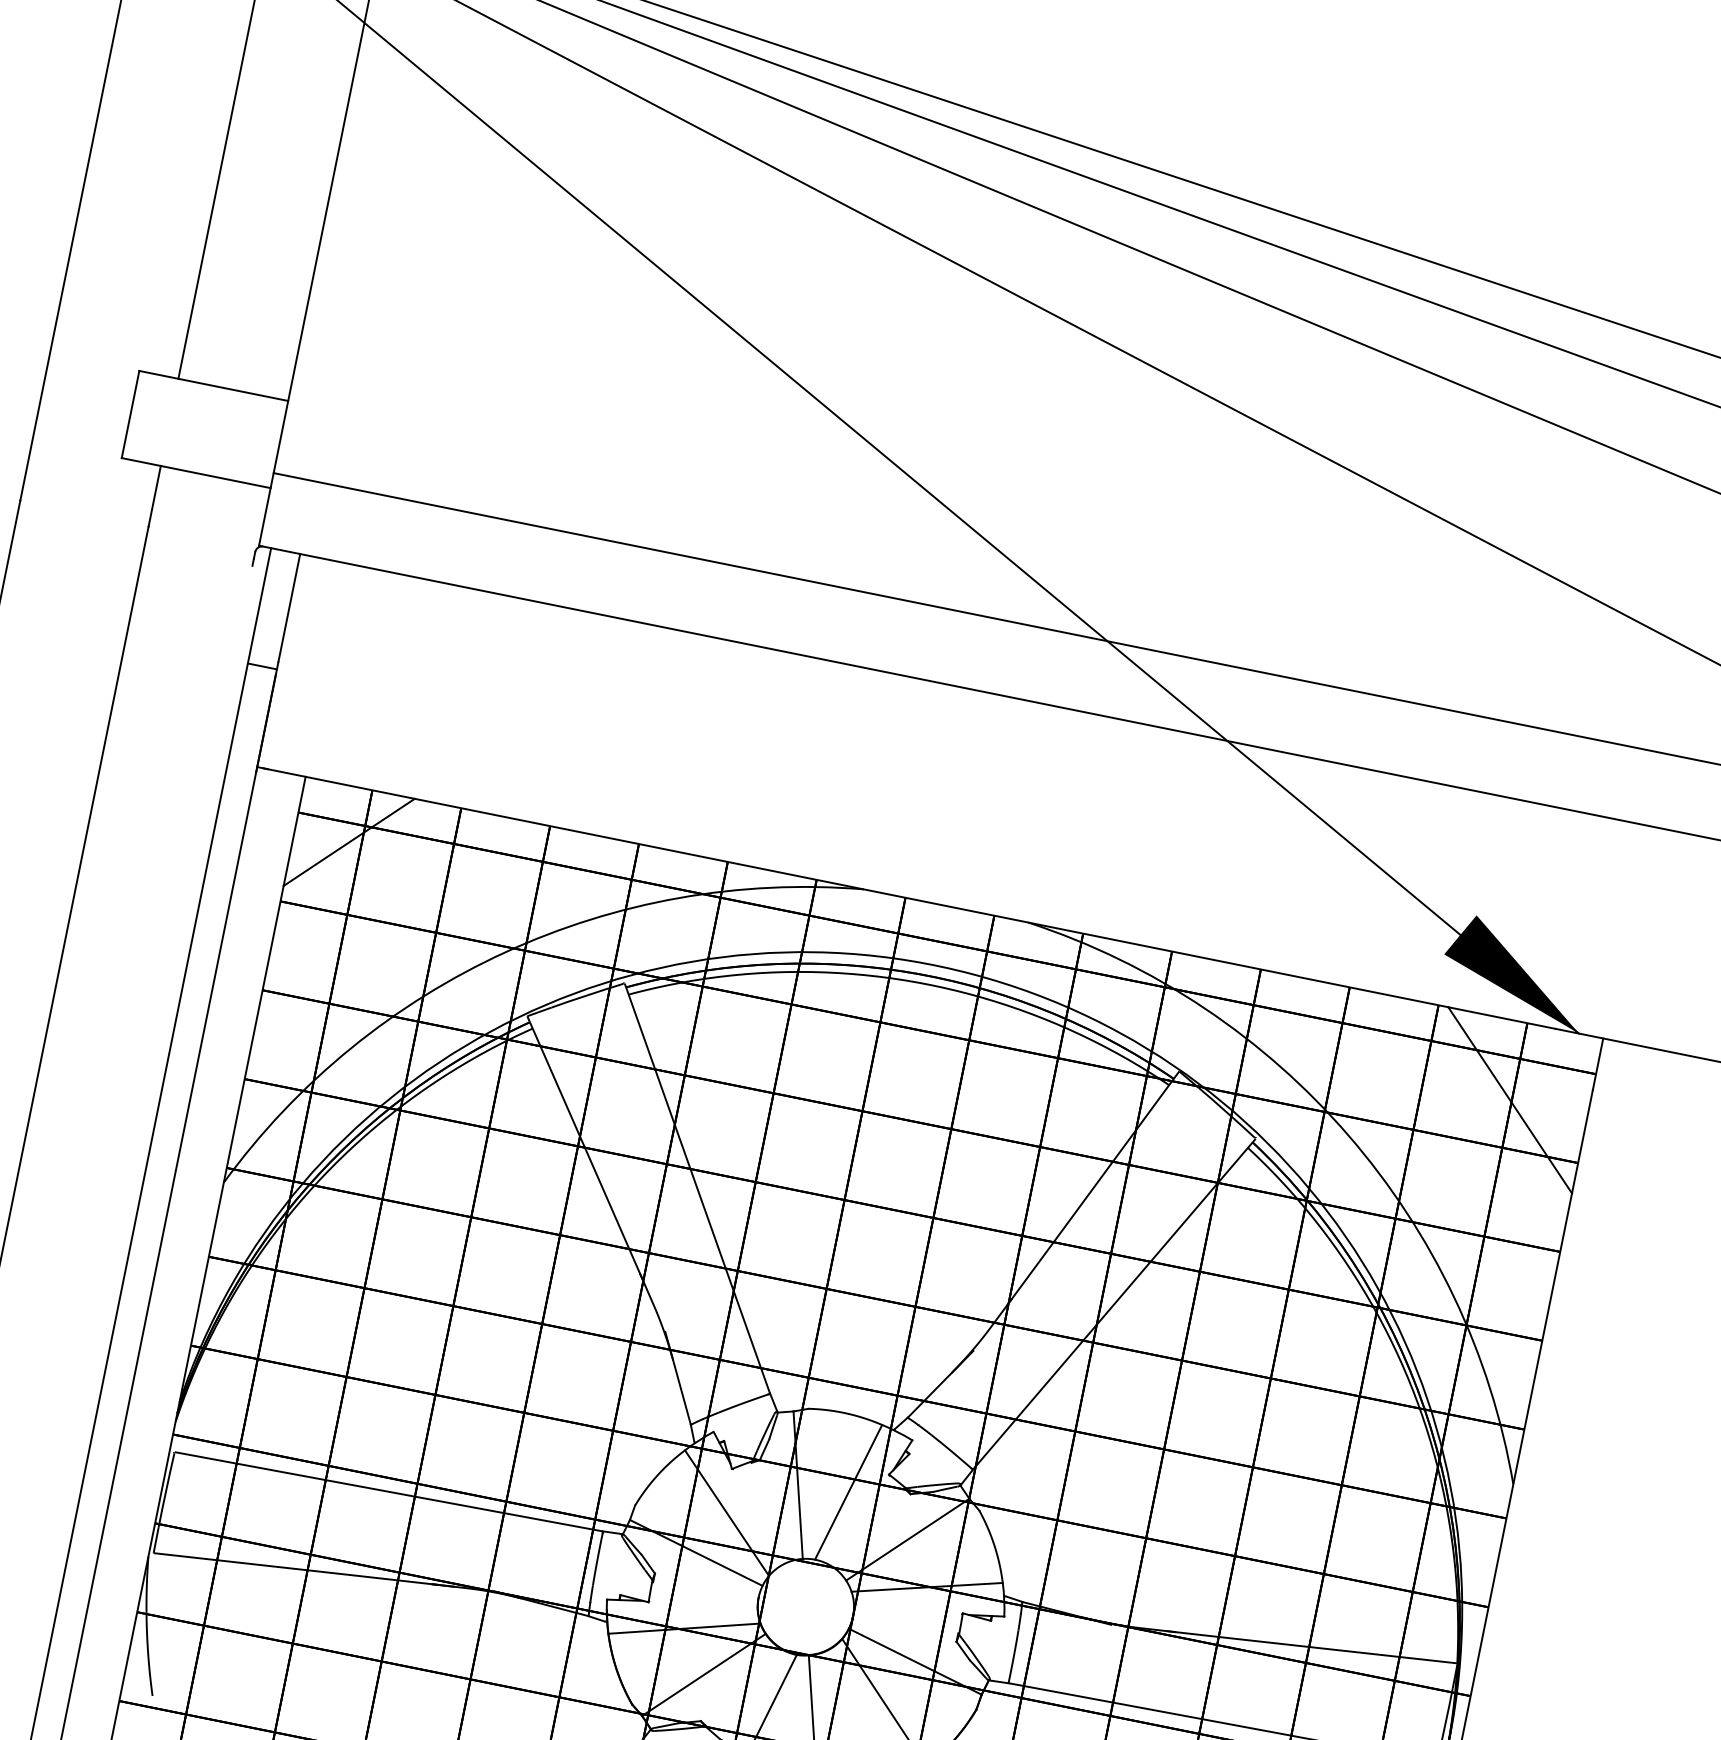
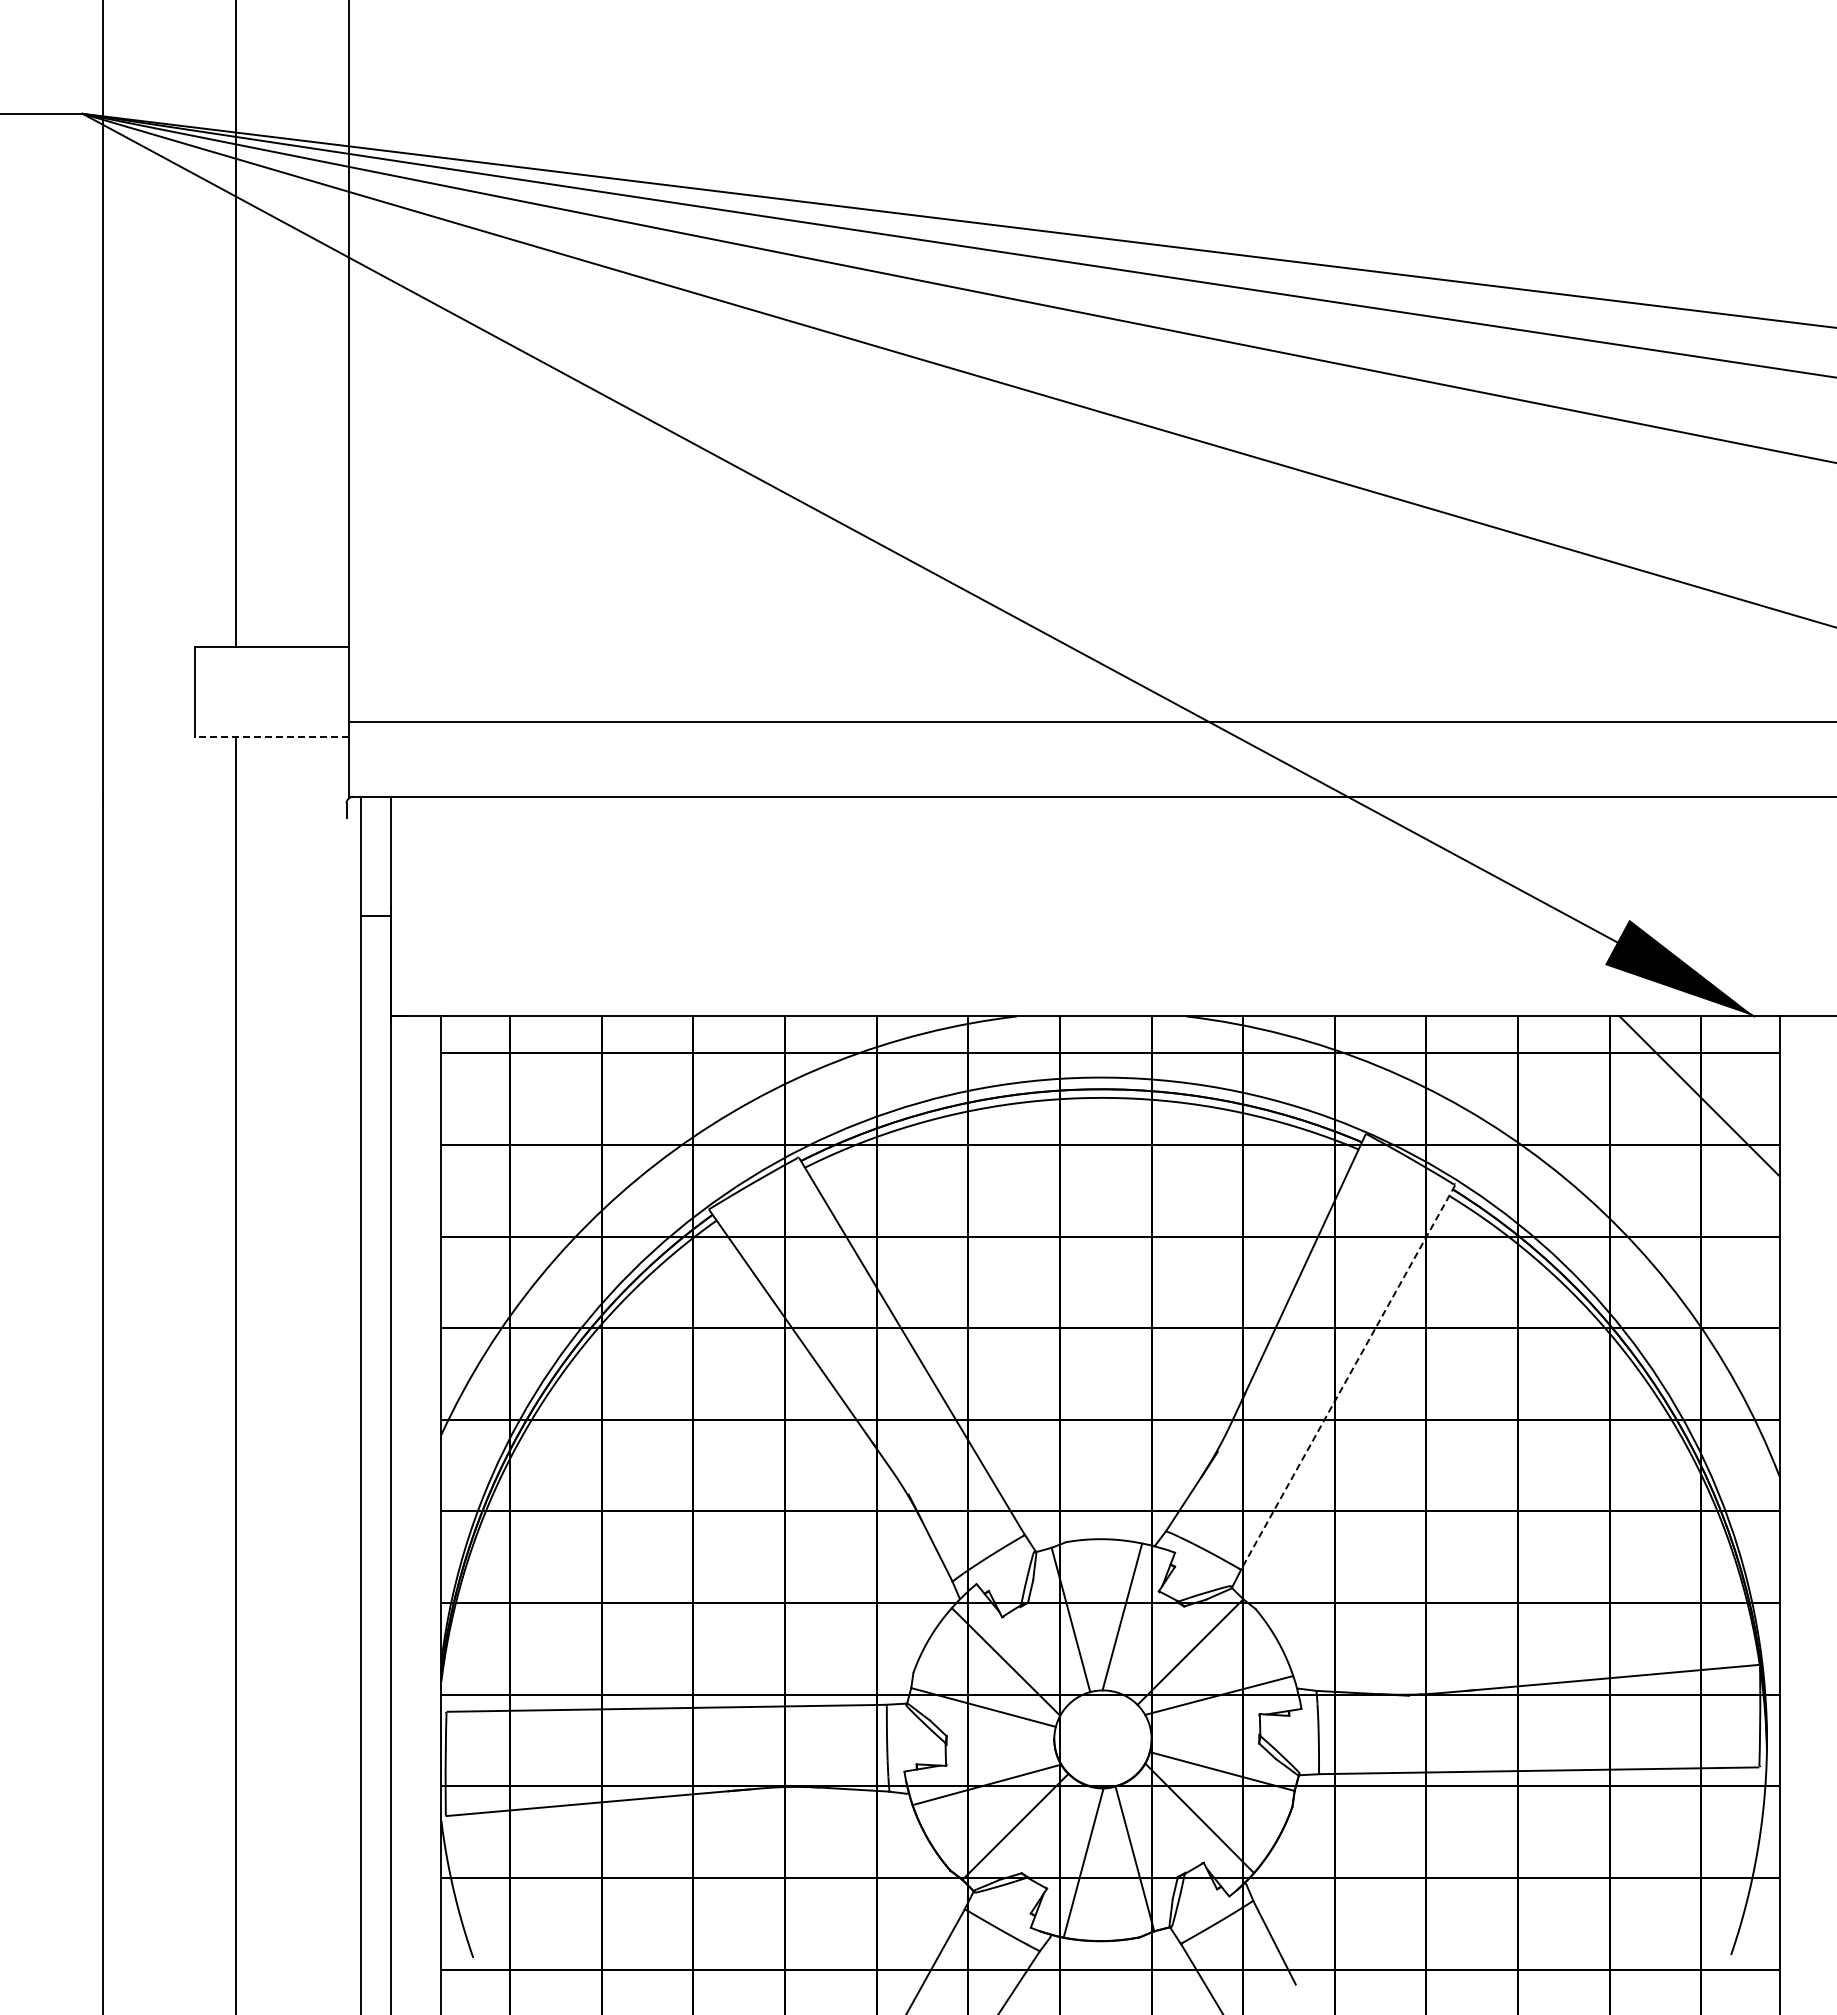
line: (196, 473) -> (272, 737), solid -> dashed
line: (349, 842) -> (497, 1072), removed
line: (1114, 1304) -> (1348, 1377), solid -> dashed

